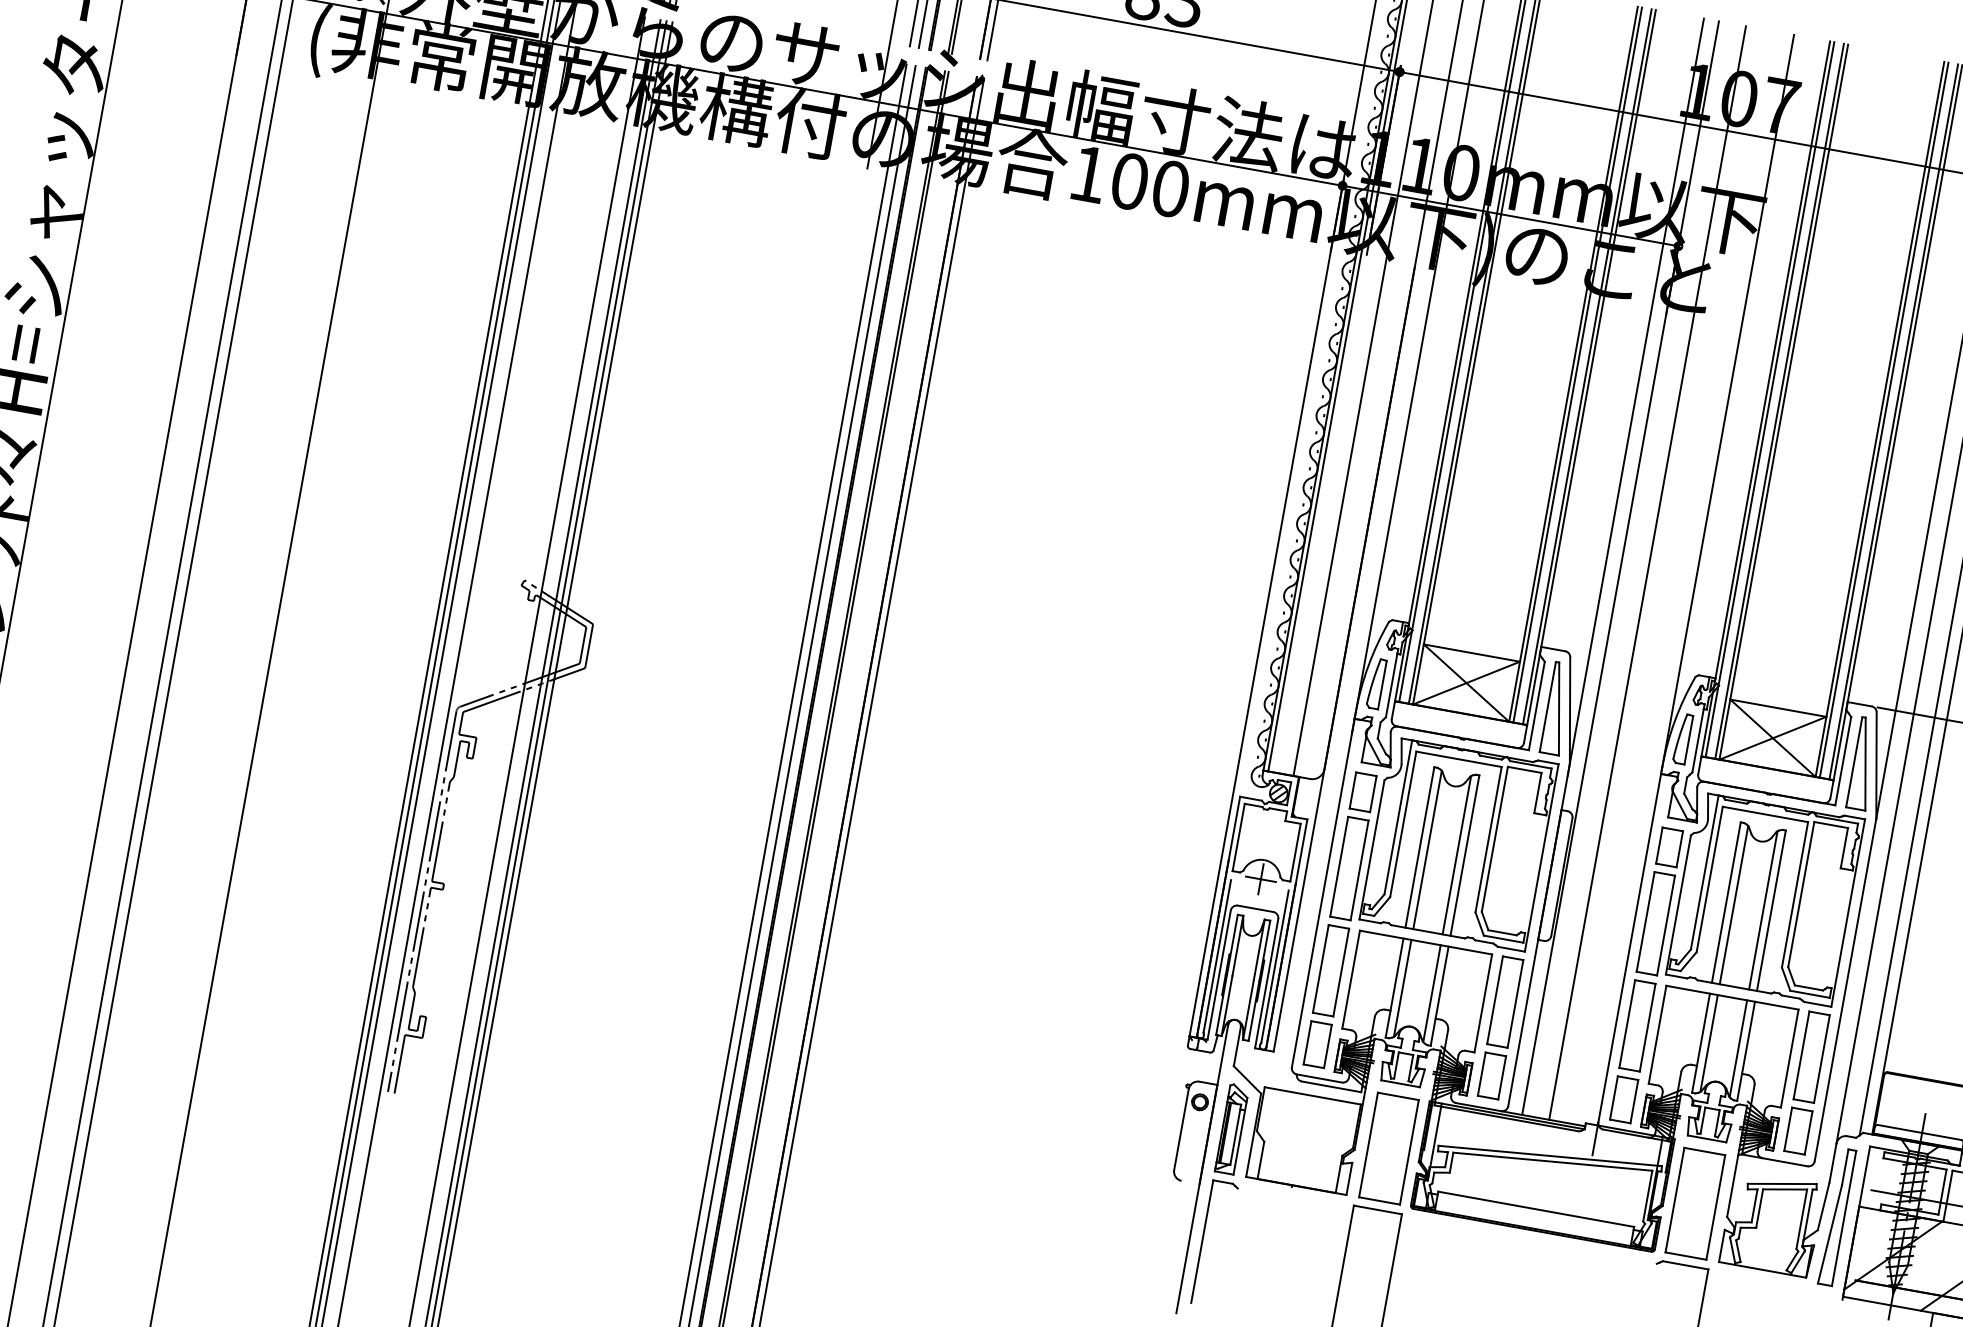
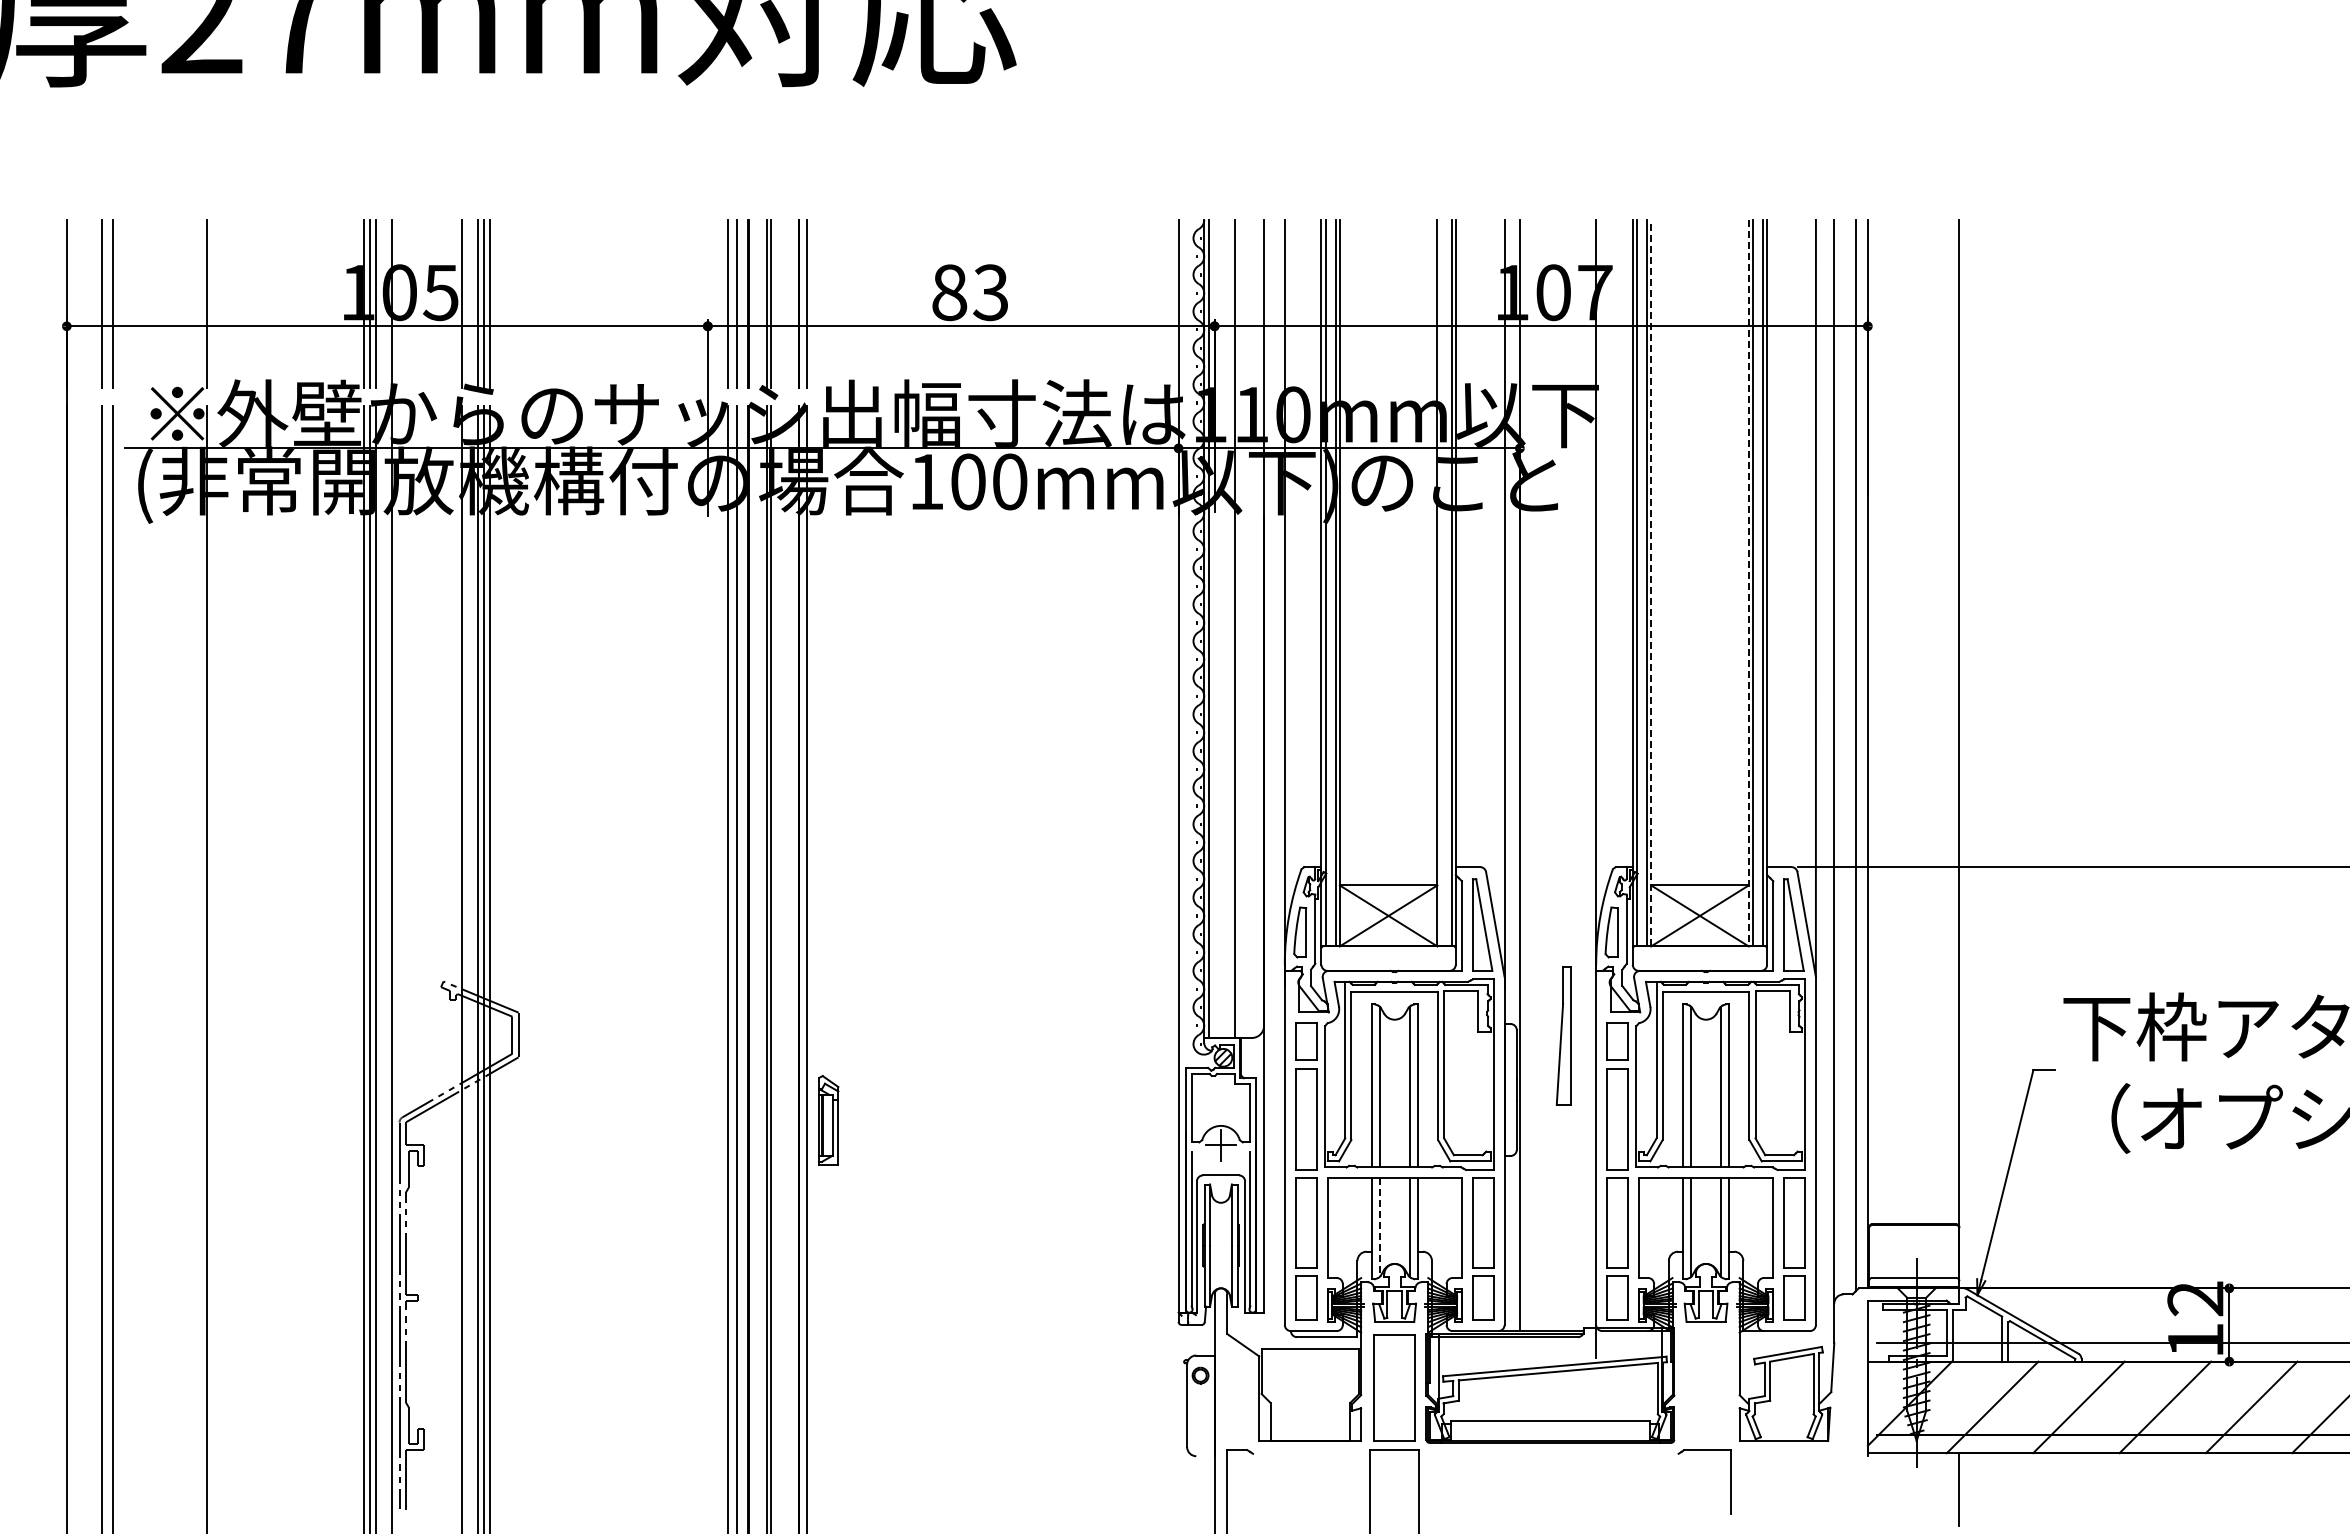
line: (1577, 364) -> (1441, 582), removed
line: (1784, 401) -> (1651, 582), solid -> dashed
line: (1879, 419) -> (1748, 583), solid -> dashed
line: (1647, 573) -> (1547, 775), removed
line: (1402, 989) -> (1379, 1228), solid -> dashed
part: (1231, 1129) -> (828, 1120), moved
part: (1694, 1203) -> (1705, 1387), removed
part: (1836, 1216) -> (1563, 1035), moved

